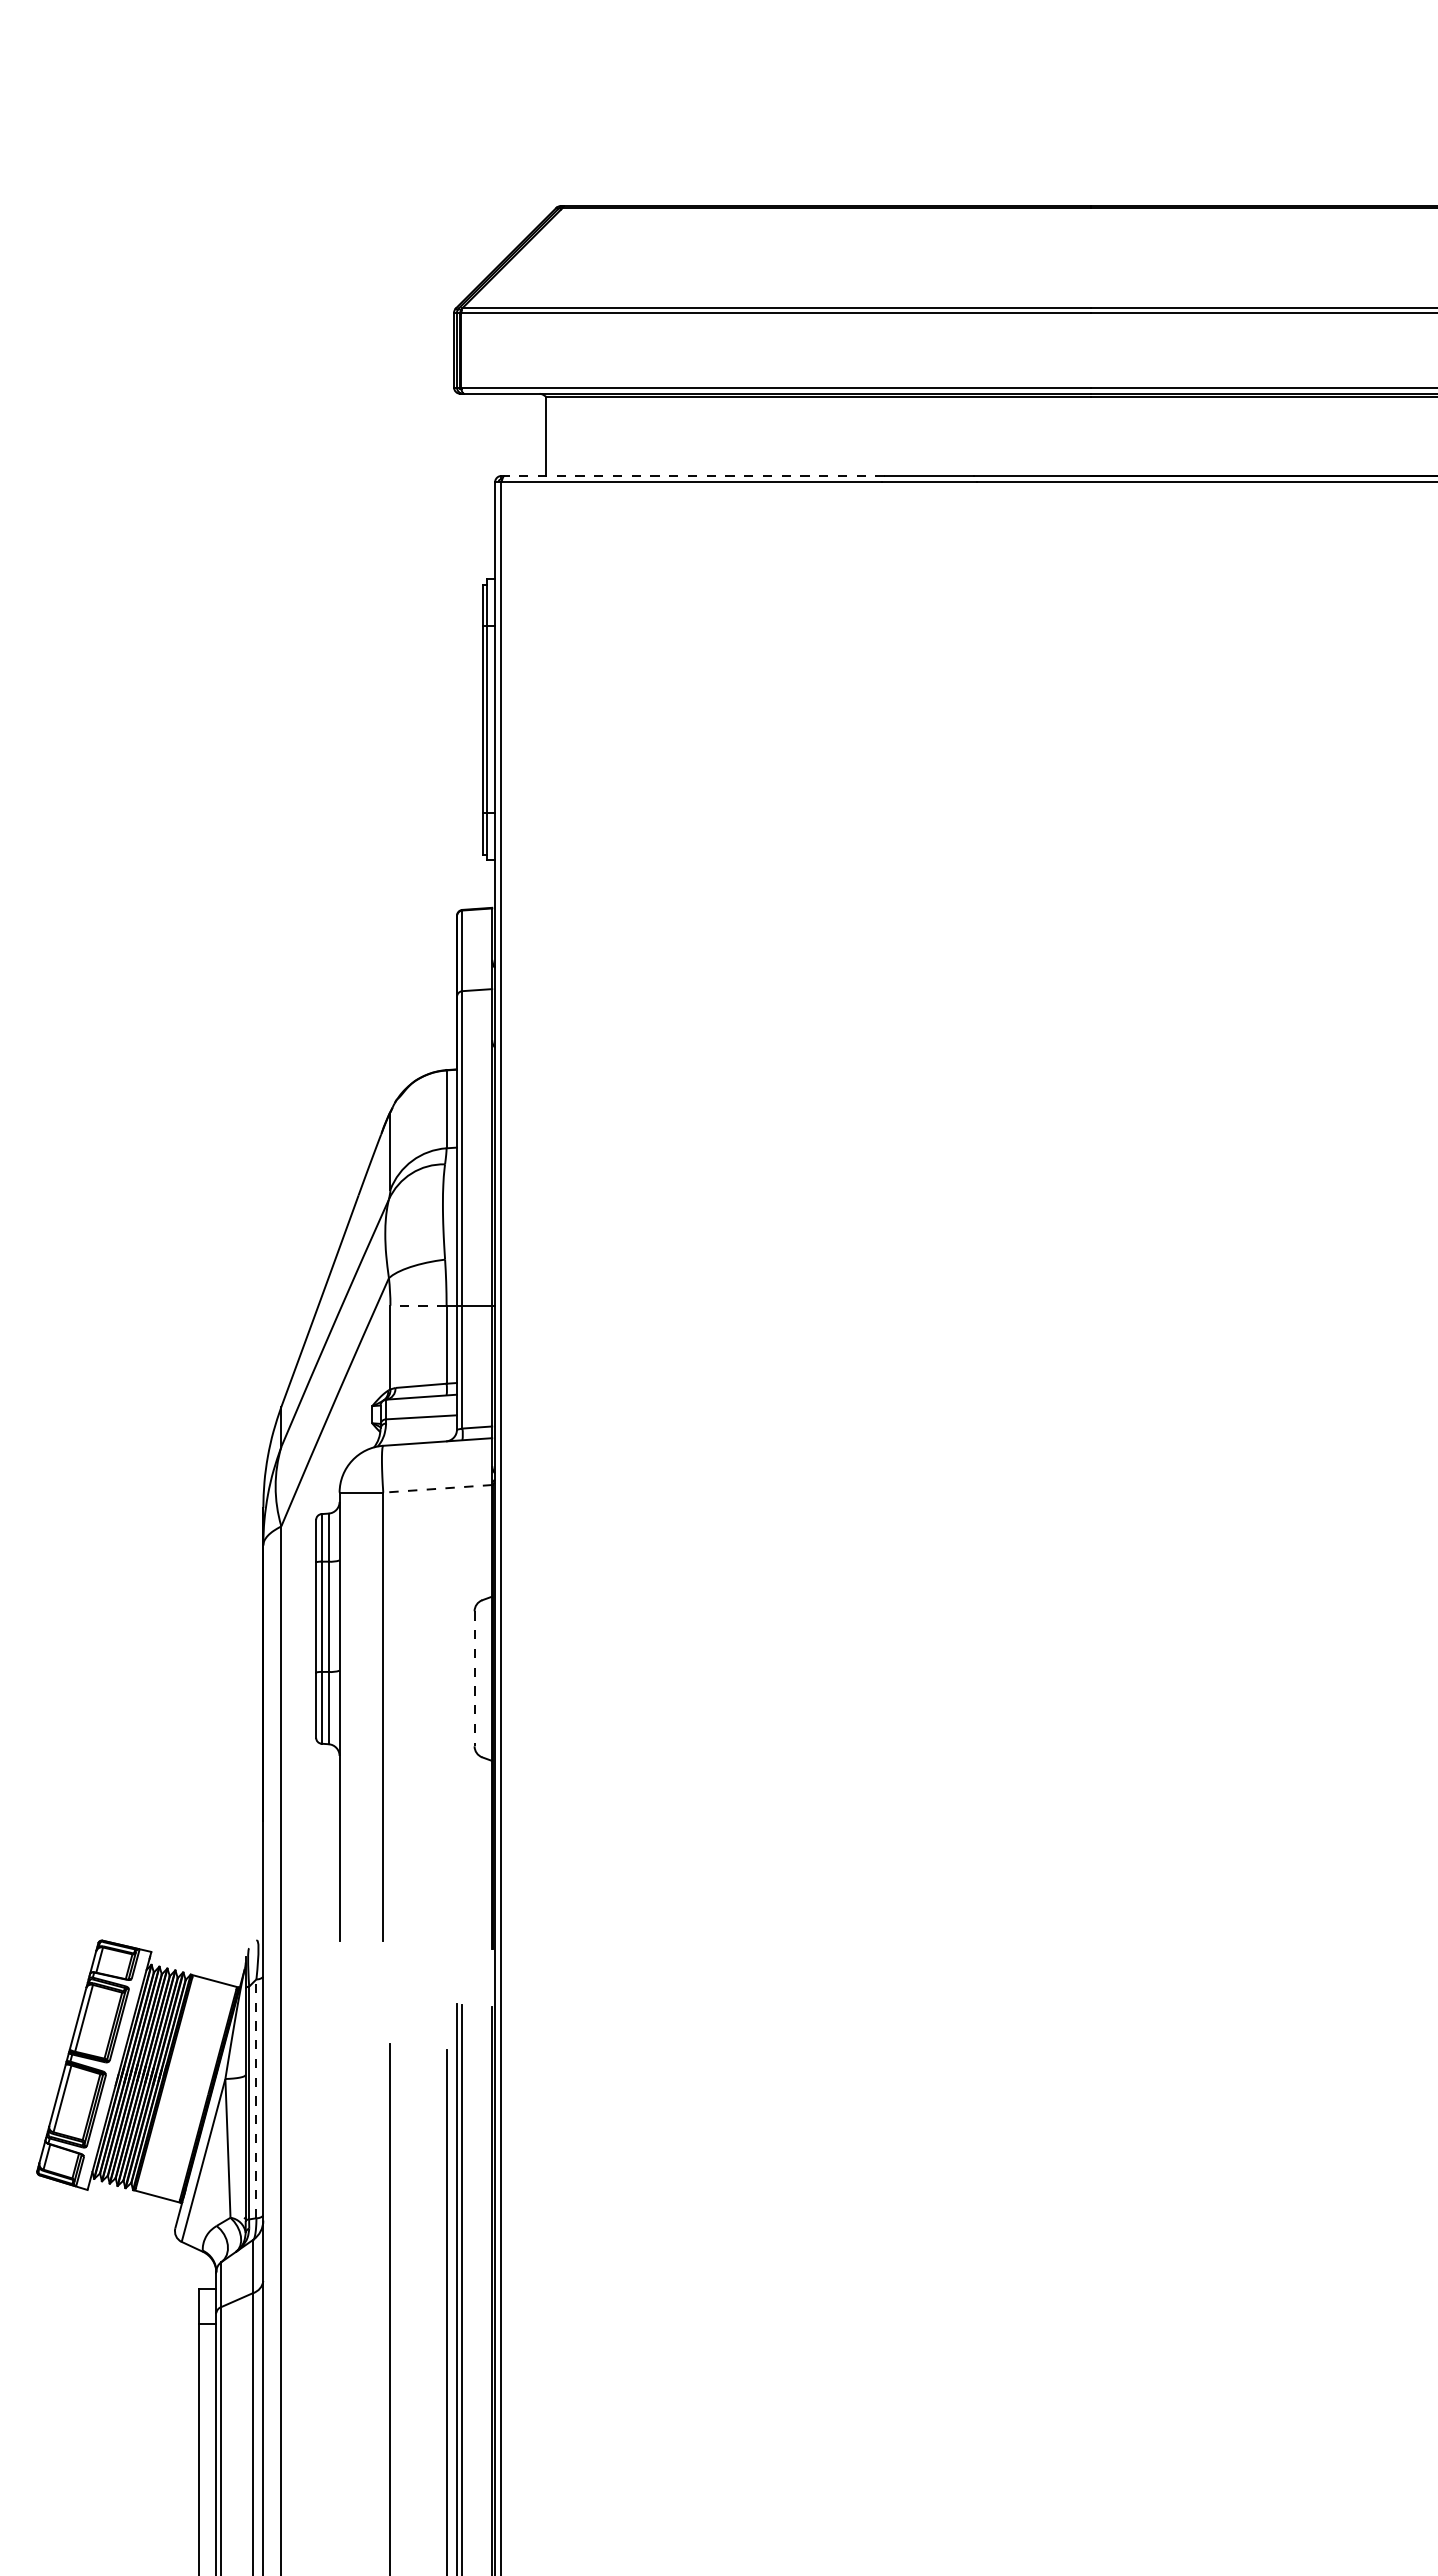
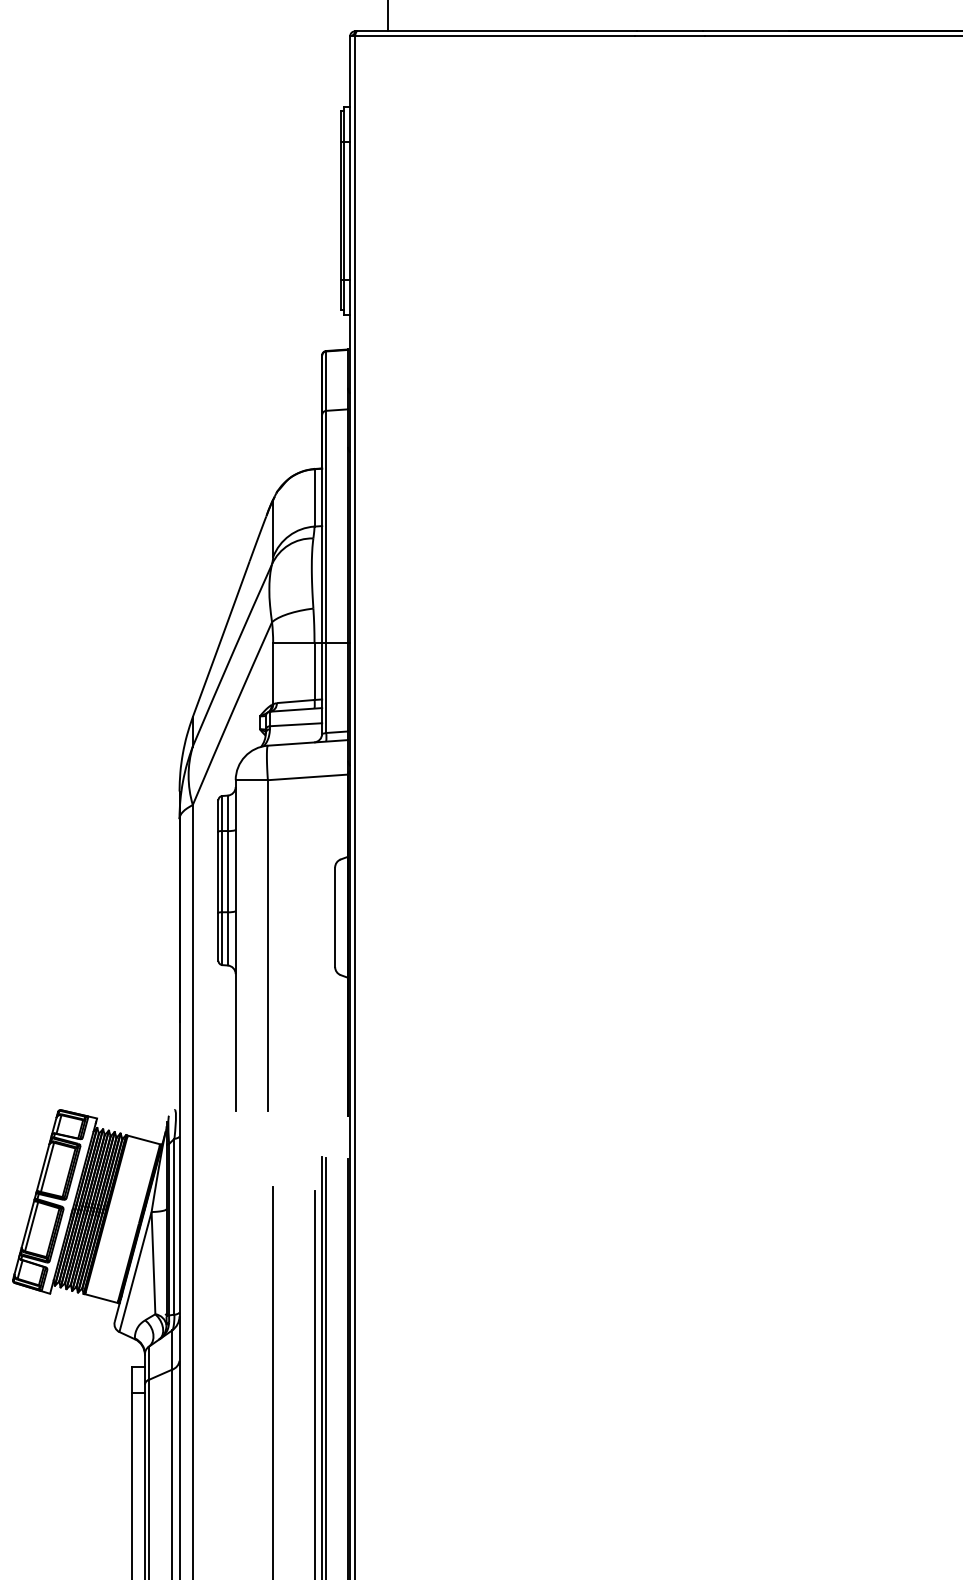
line: (694, 475) -> (497, 31), dashed -> solid
line: (418, 1305) -> (293, 642), dashed -> solid
line: (437, 1488) -> (307, 777), dashed -> solid
line: (474, 1678) -> (335, 917), dashed -> solid
line: (256, 2098) -> (174, 1226), dashed -> solid

